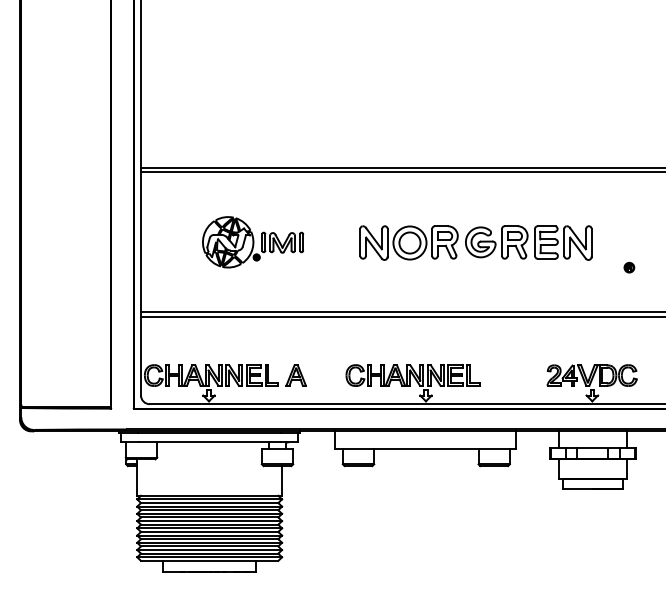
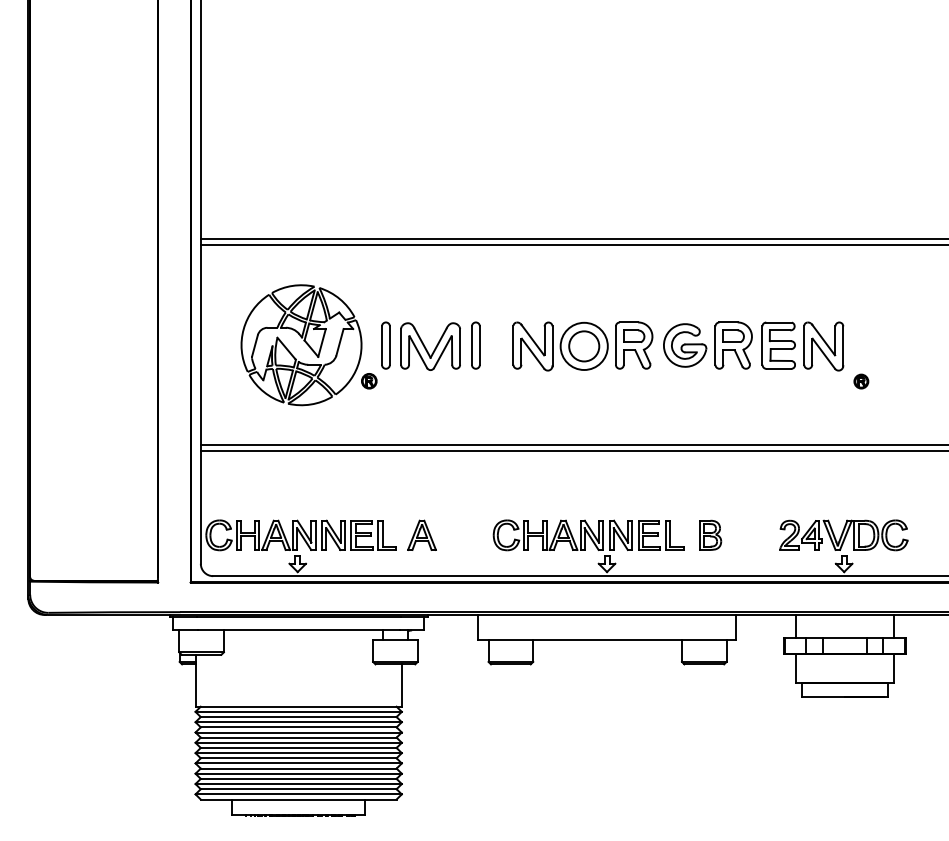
part: (252, 242) -> (359, 345), size x1.67
part: (629, 267) -> (861, 381), moved
part: (498, 375) -> (710, 535), added

